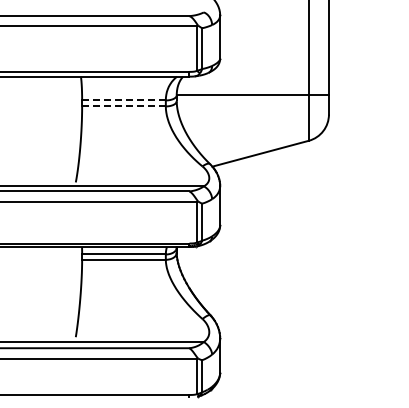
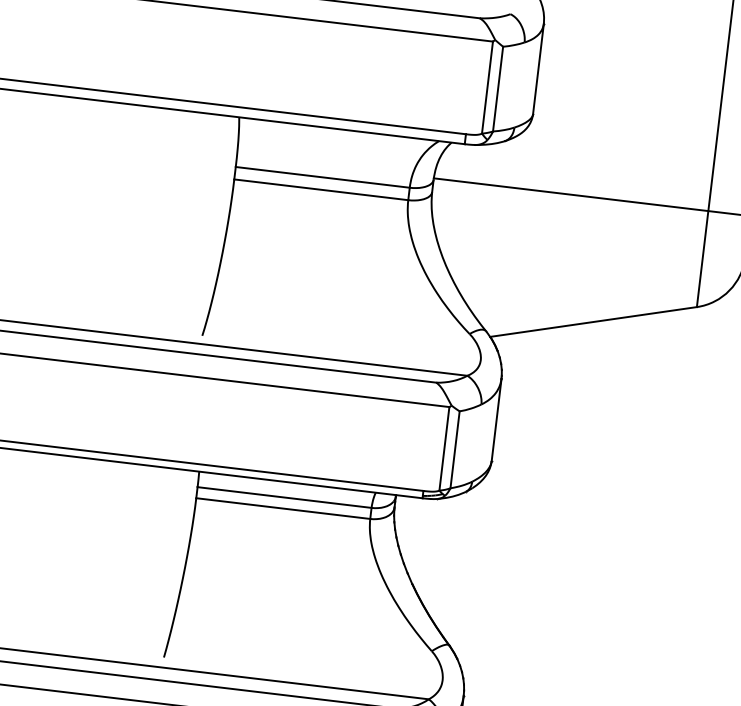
line: (123, 100) -> (321, 177), dashed -> solid
line: (123, 106) -> (320, 189), dashed -> solid

